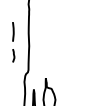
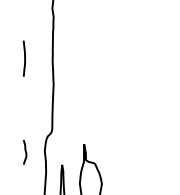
curve: (13, 55) -> (24, 151), moved

